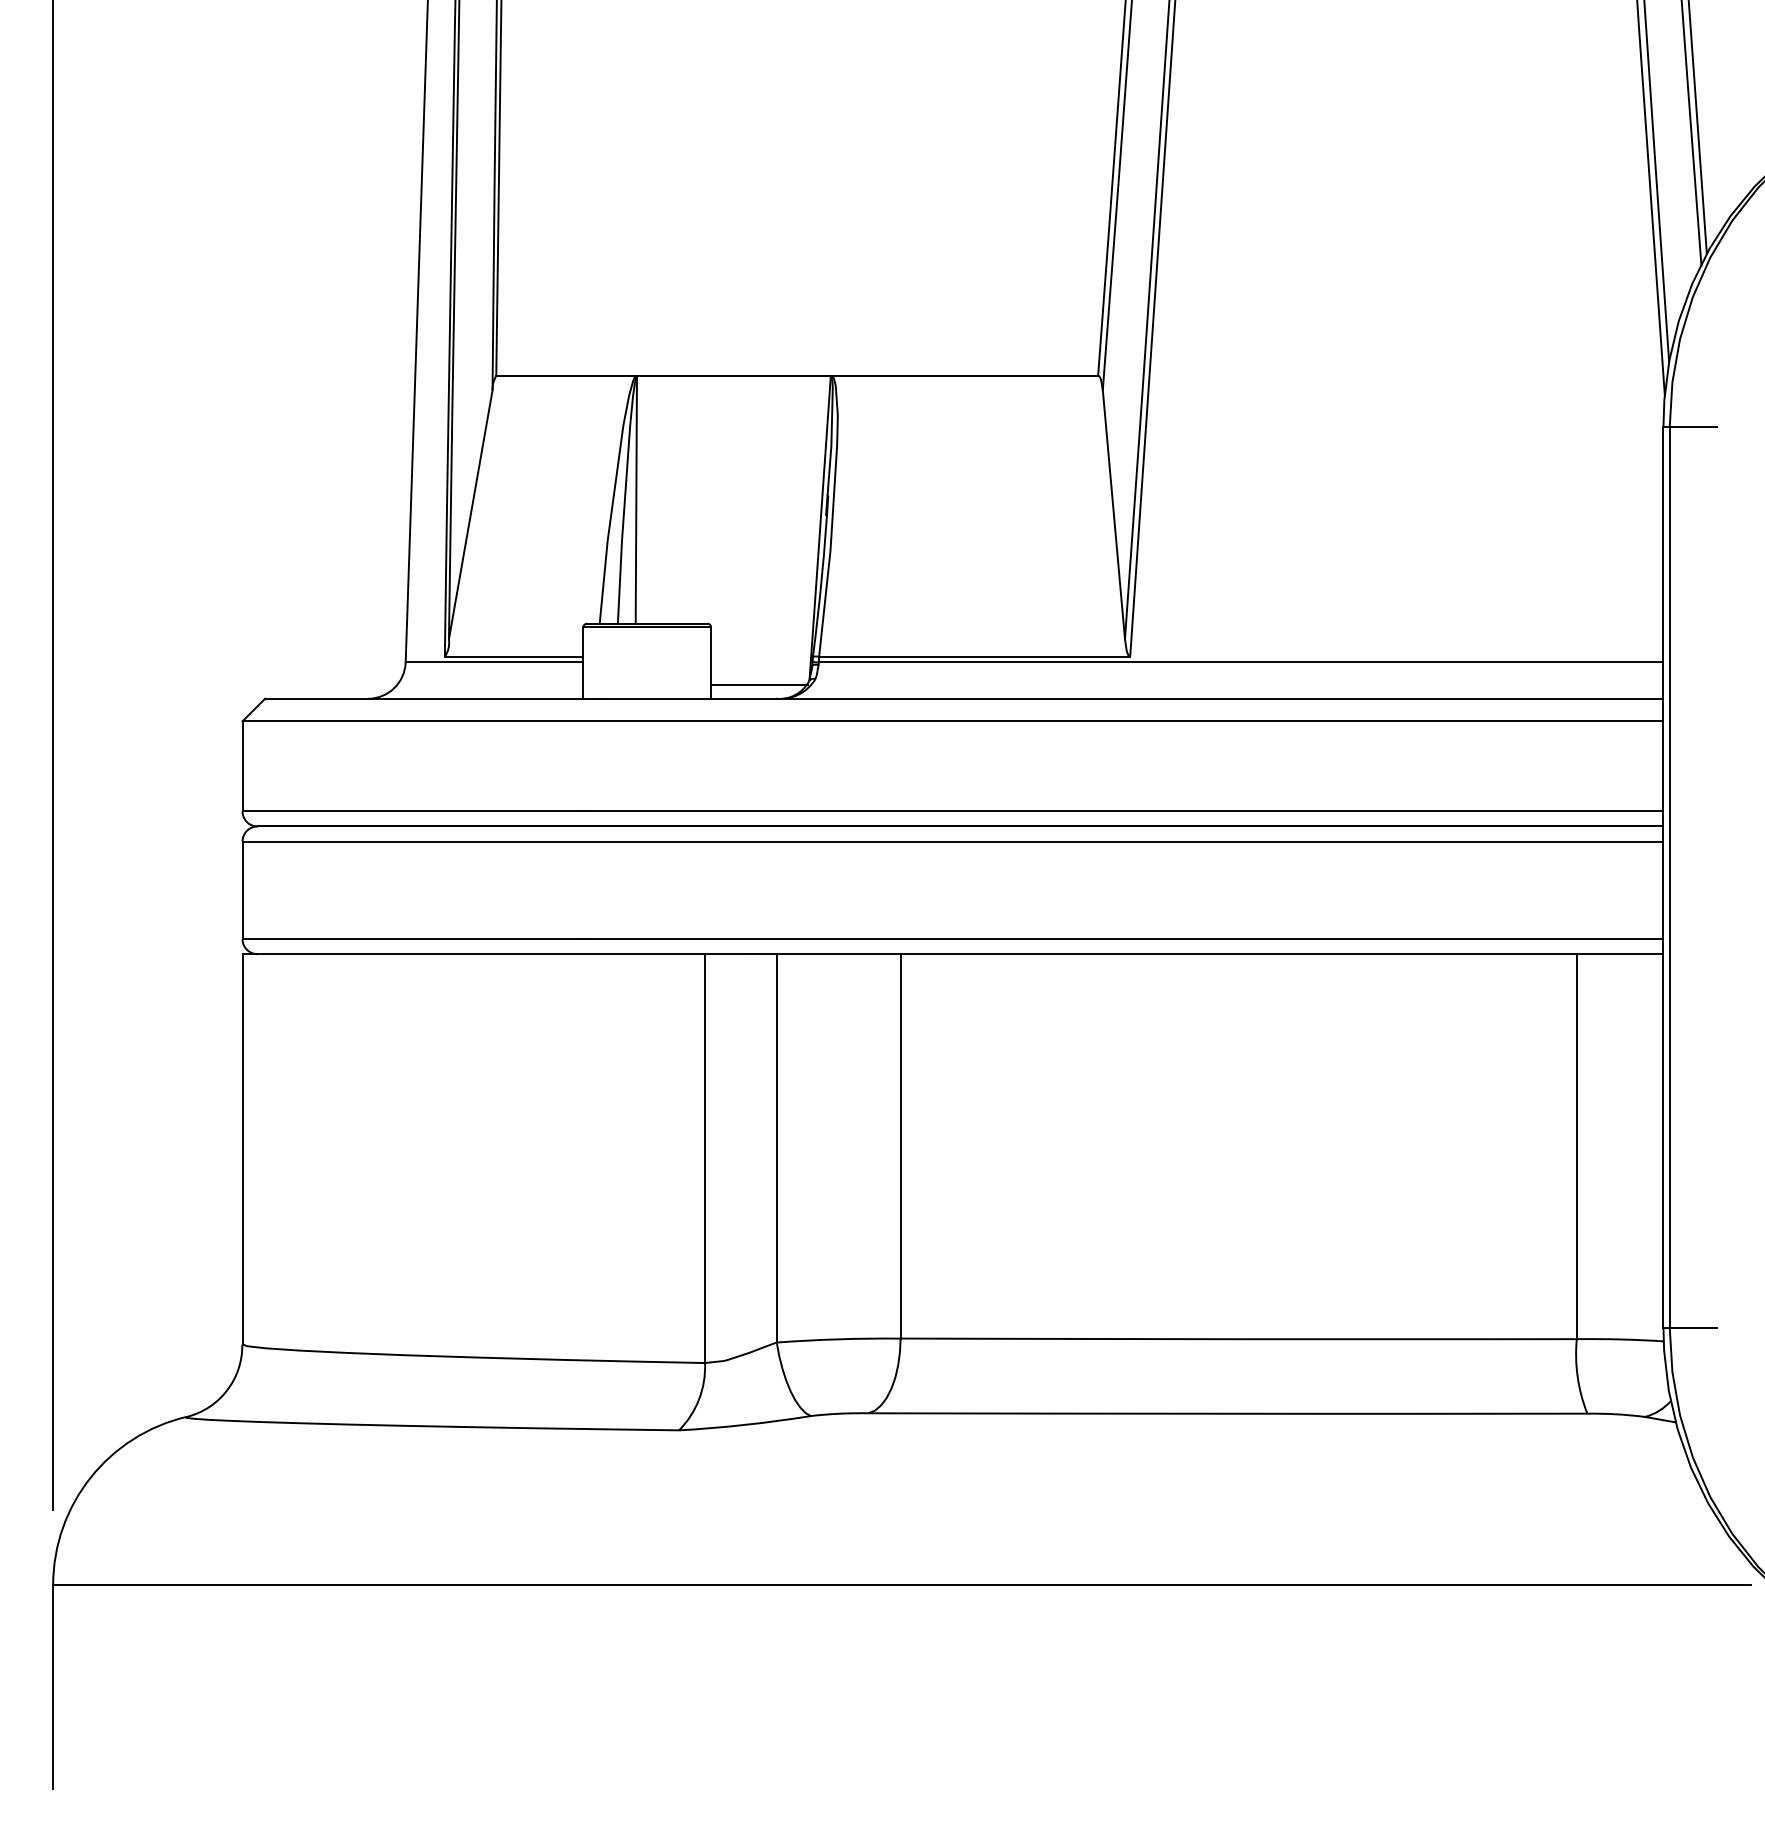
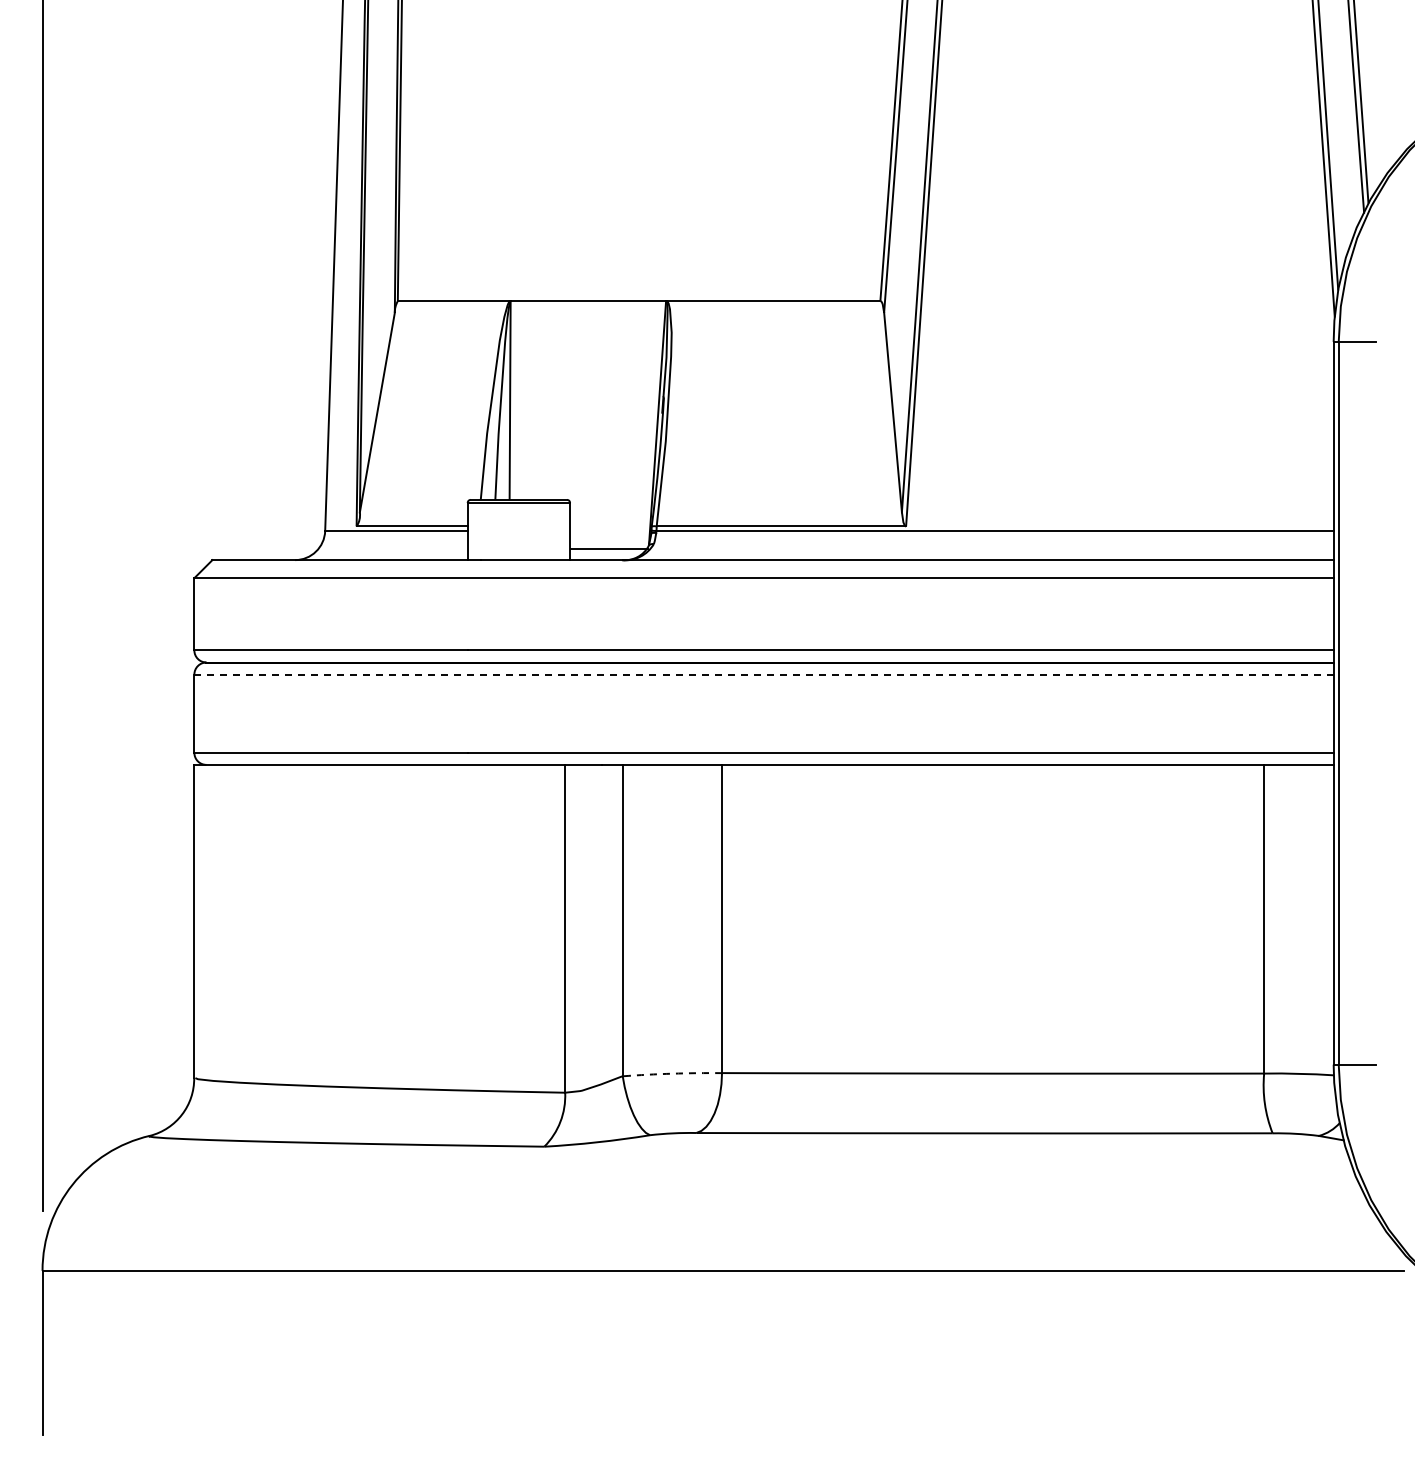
line: (953, 841) -> (764, 674), solid -> dashed
arc: (838, 1339) -> (672, 1073), solid -> dashed

